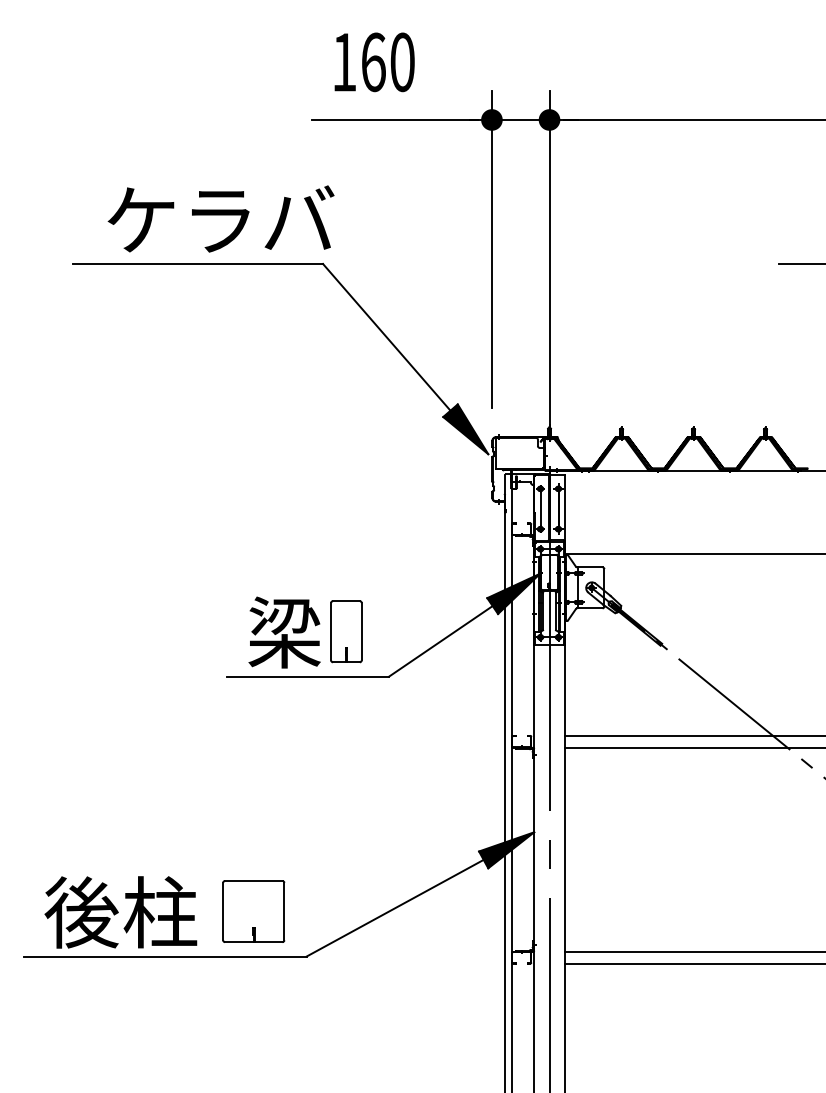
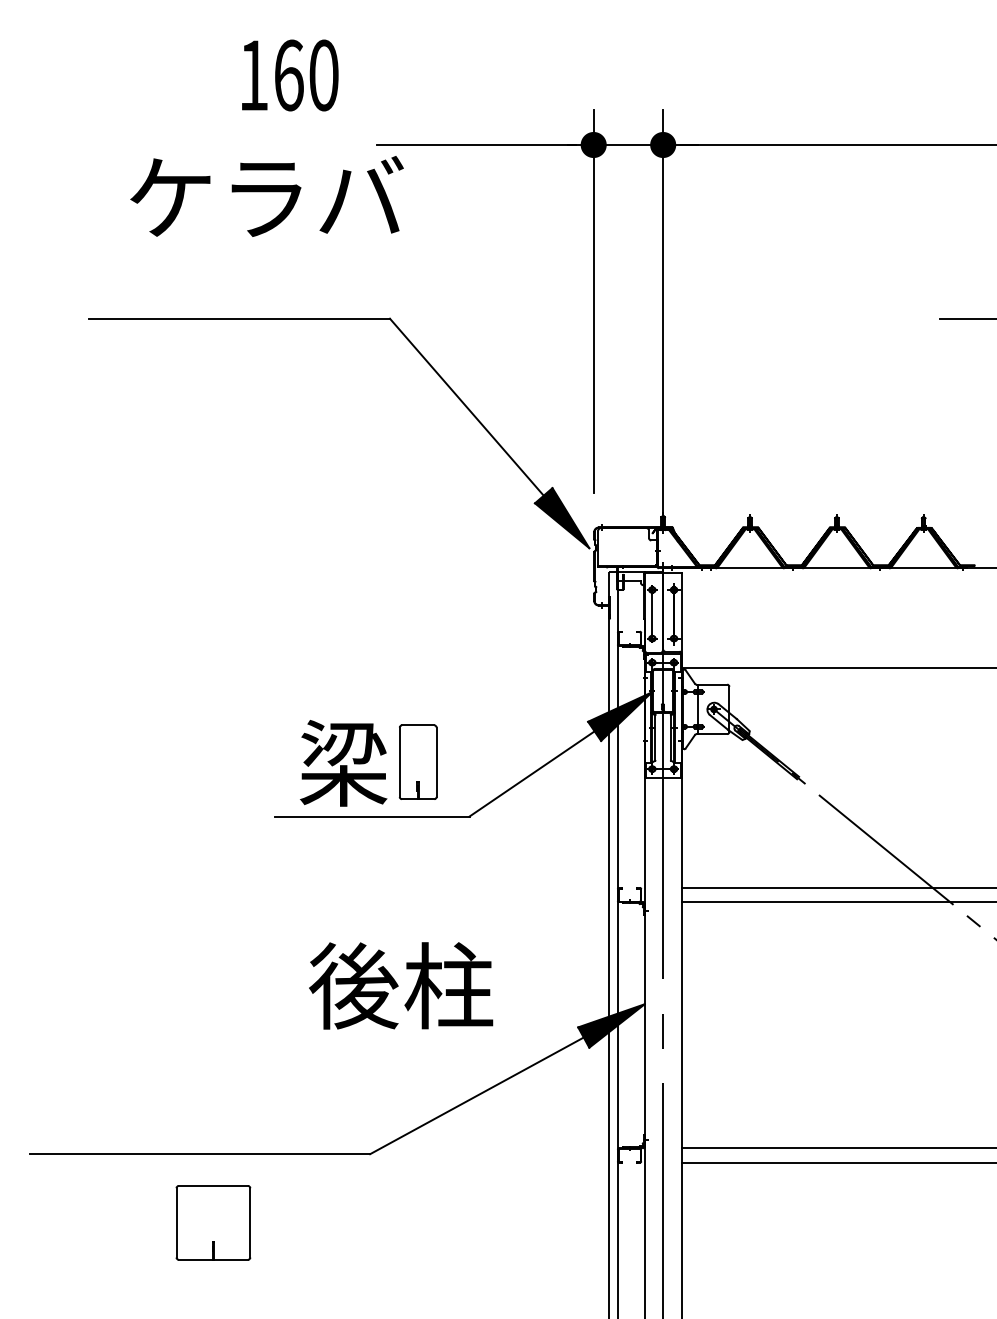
text: (374, 62) -> (290, 75), moved
text: (220, 219) -> (266, 196), moved
part: (253, 911) -> (213, 1222), moved
text: (121, 912) -> (401, 985), moved

